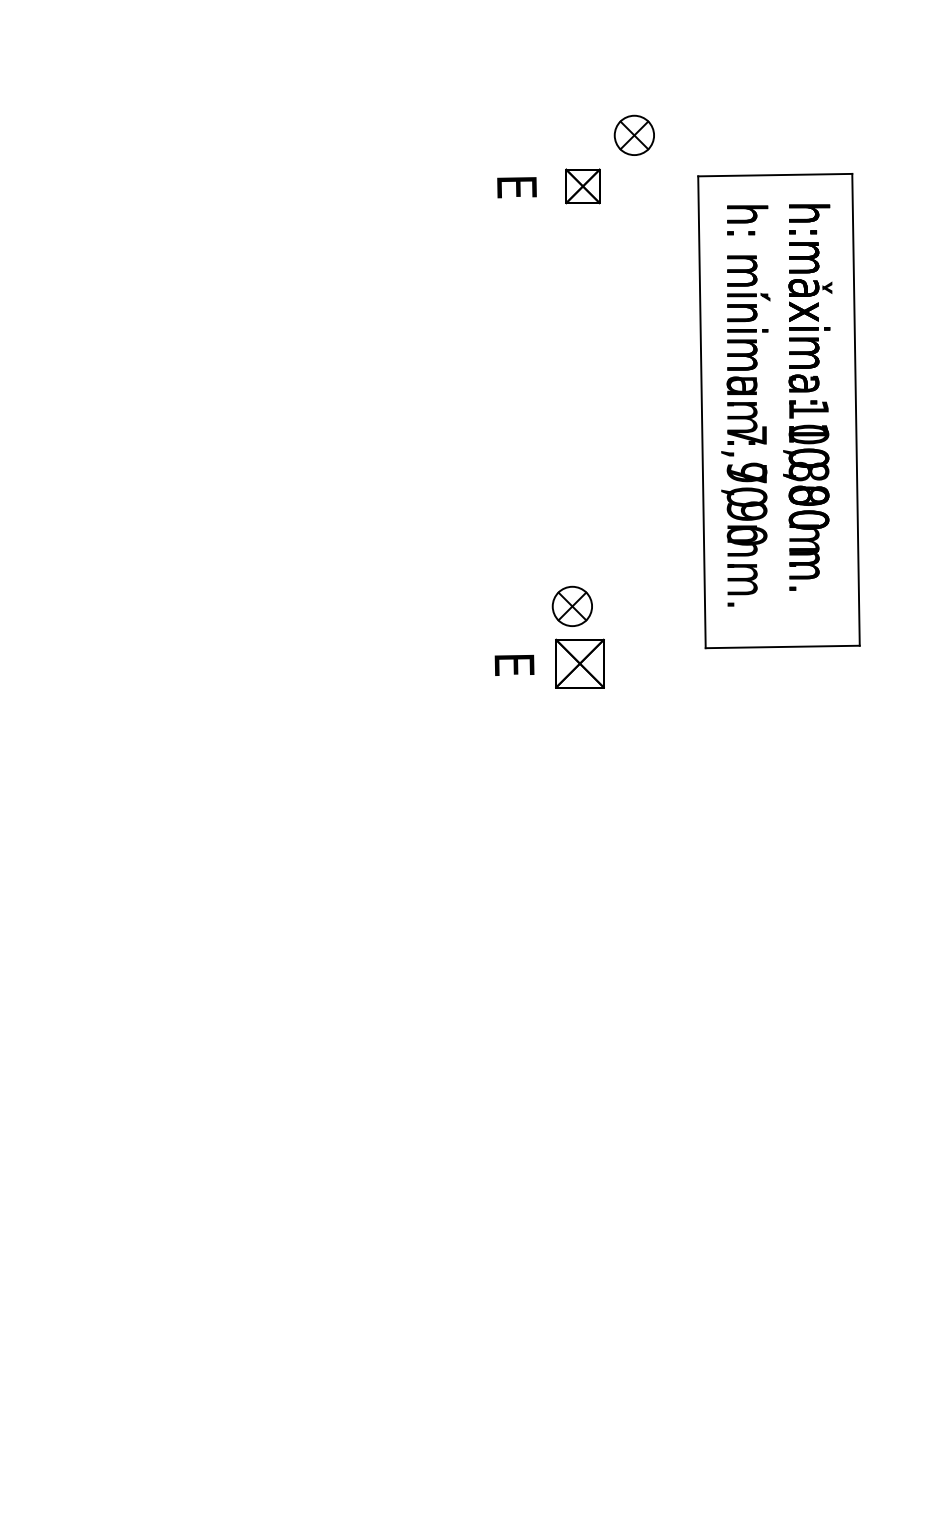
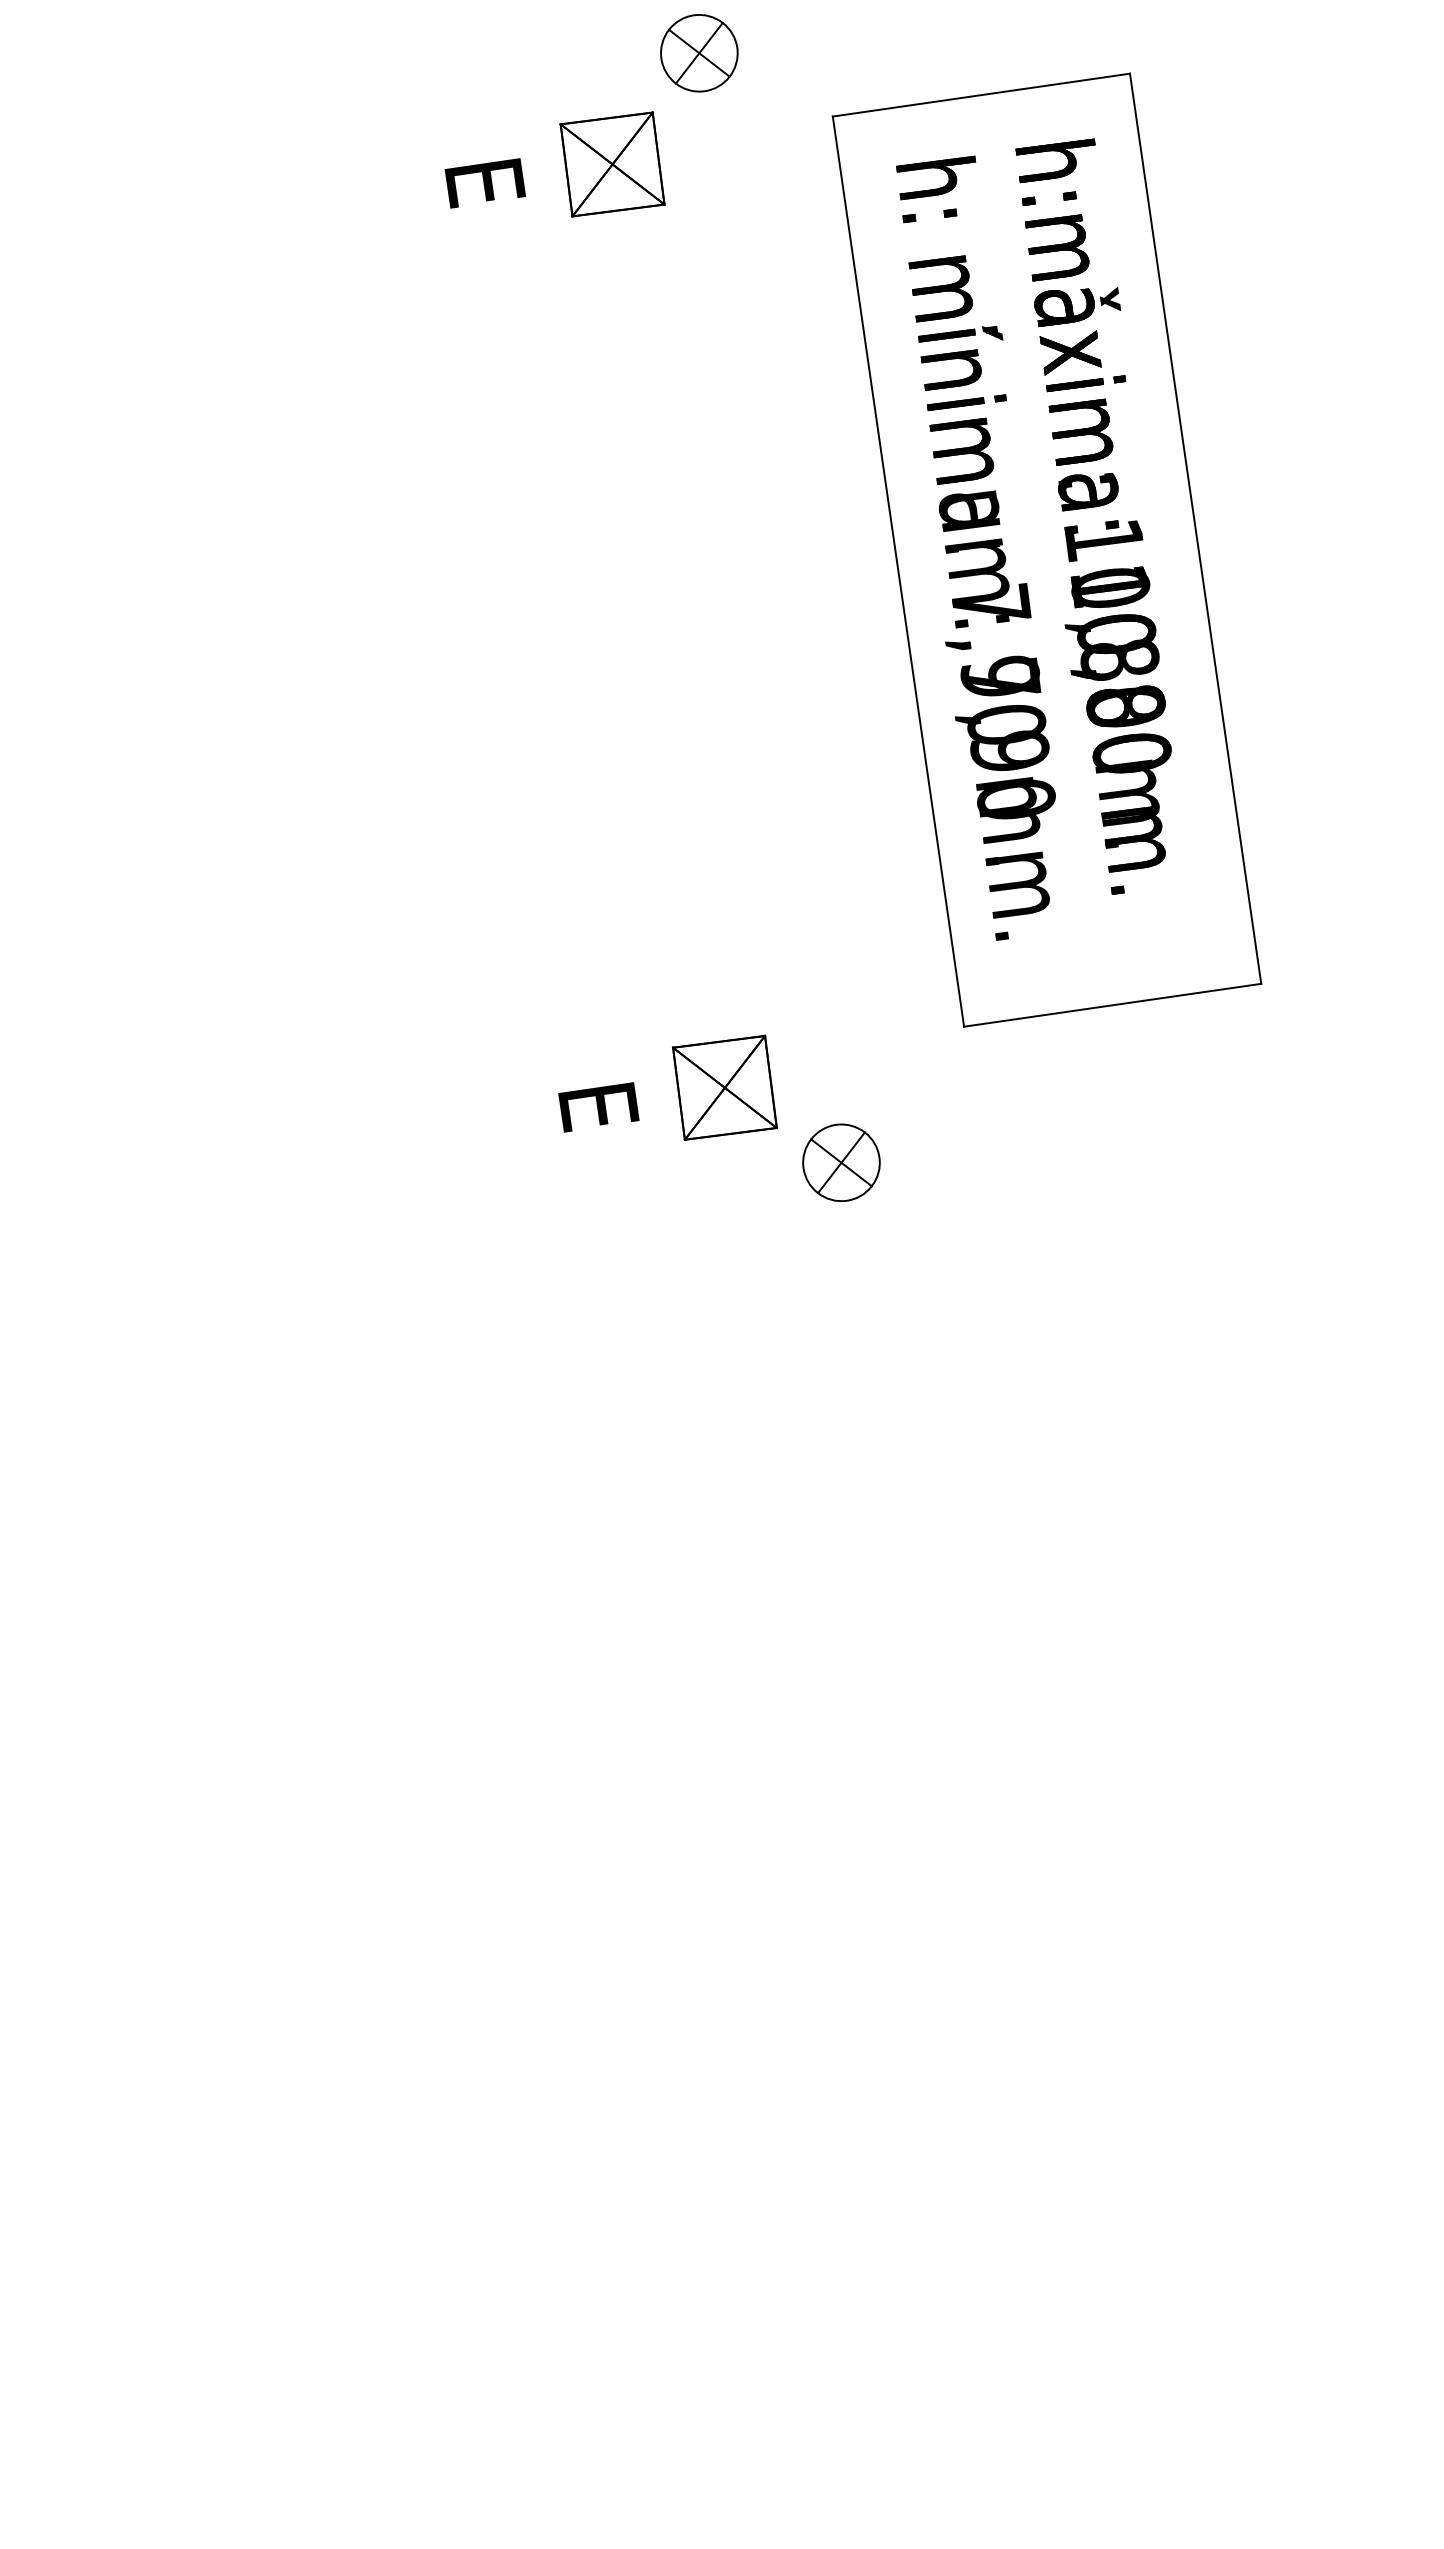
part: (582, 186) -> (611, 164), size x1.43
part: (571, 605) -> (839, 1161), moved

